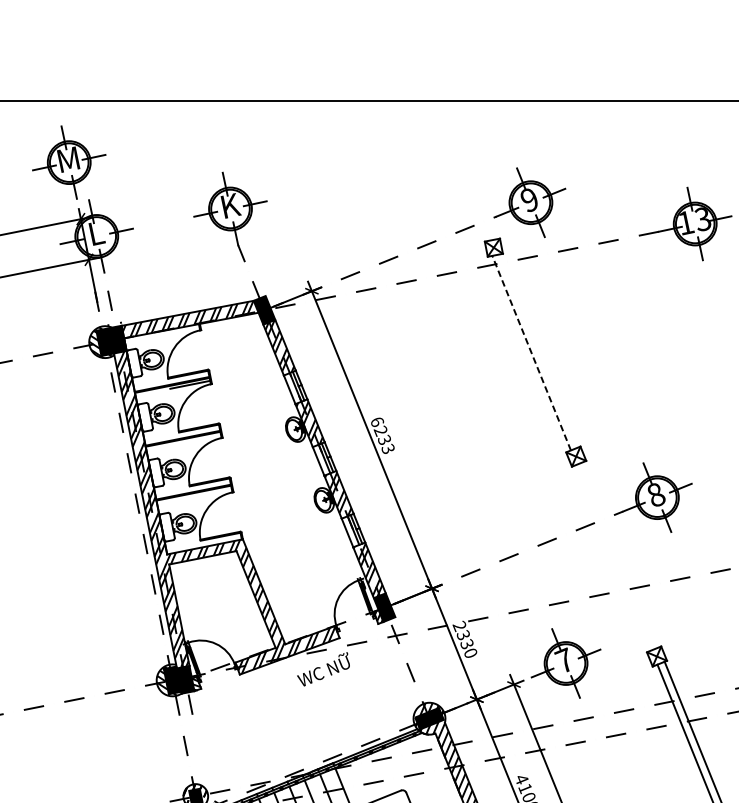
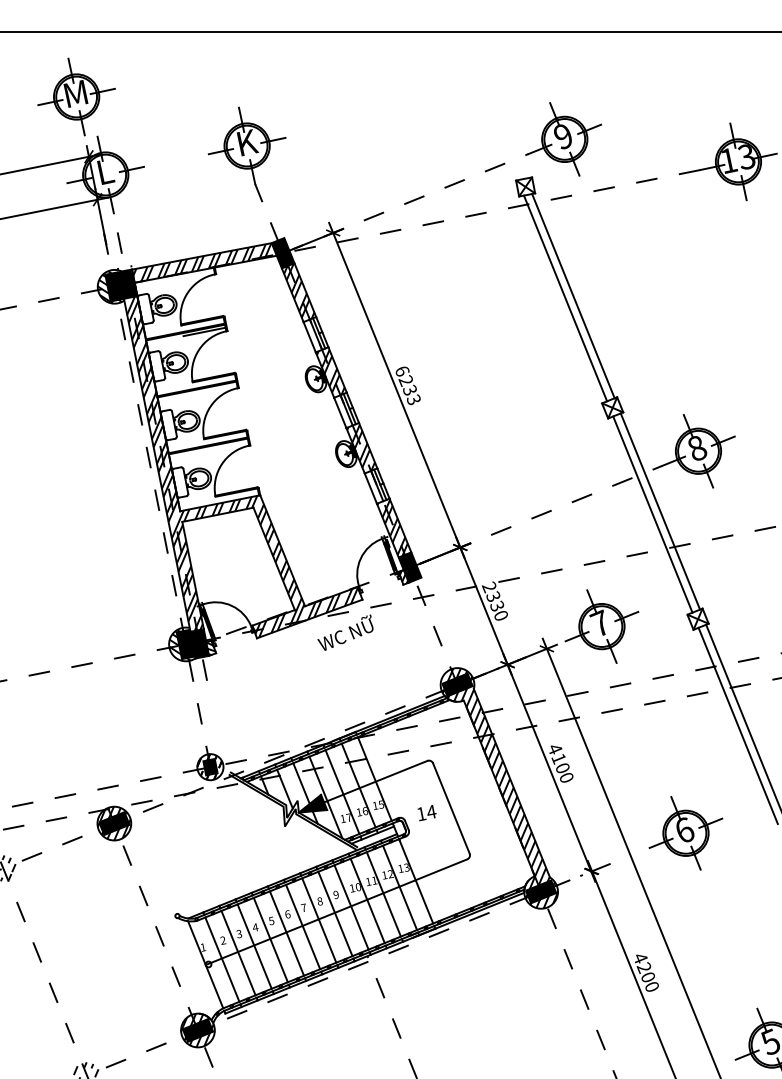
line: (539, 351) -> (573, 296), added
line: (531, 353) -> (565, 298), dashed -> solid
line: (621, 554) -> (660, 511), added
line: (613, 557) -> (652, 514), added

